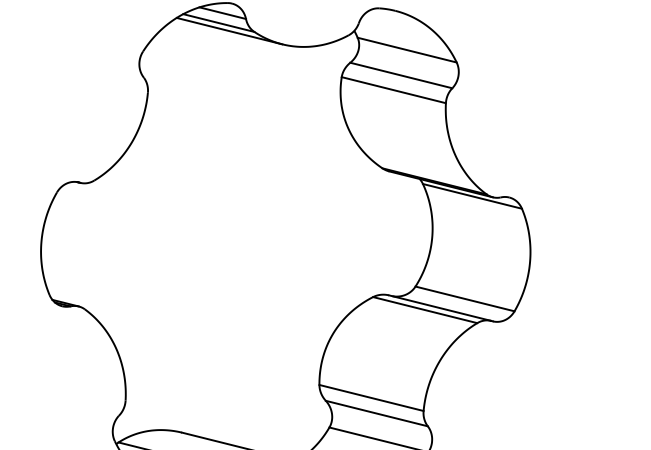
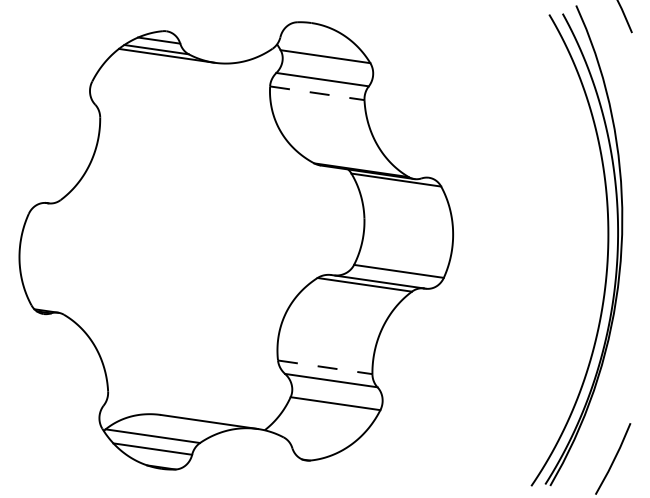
line: (394, 90) -> (317, 93), solid -> dashed
line: (371, 398) -> (325, 367), solid -> dashed

